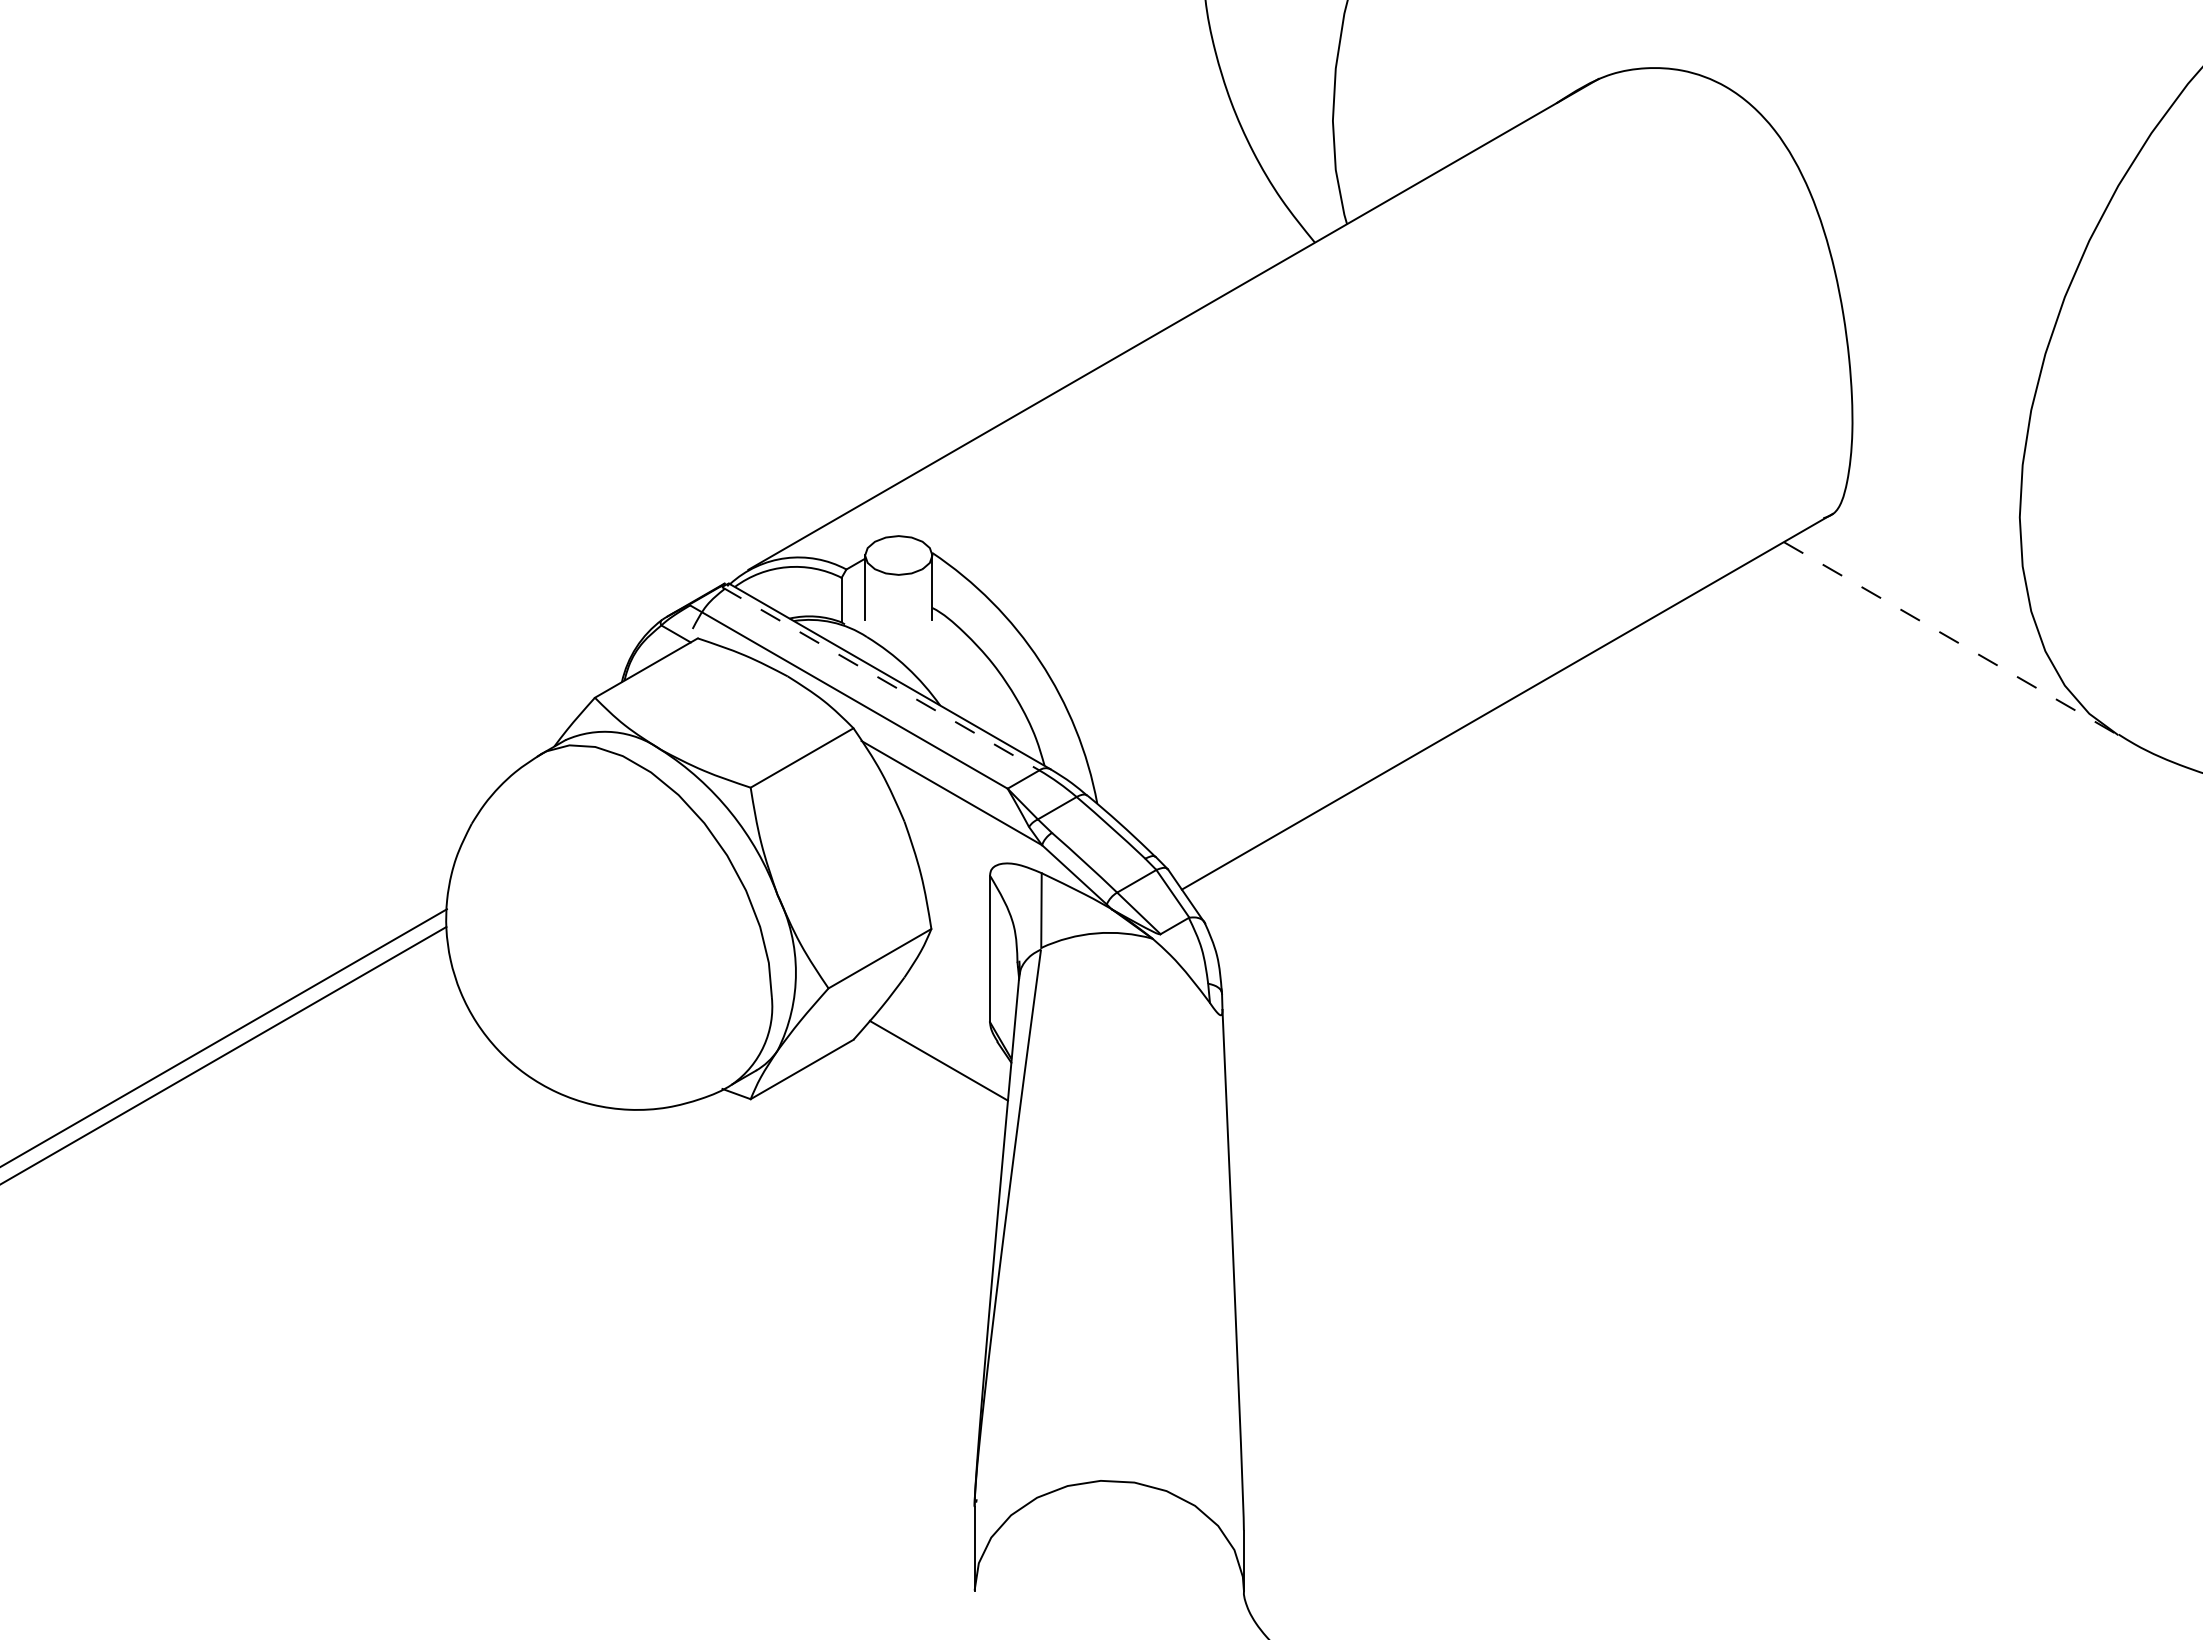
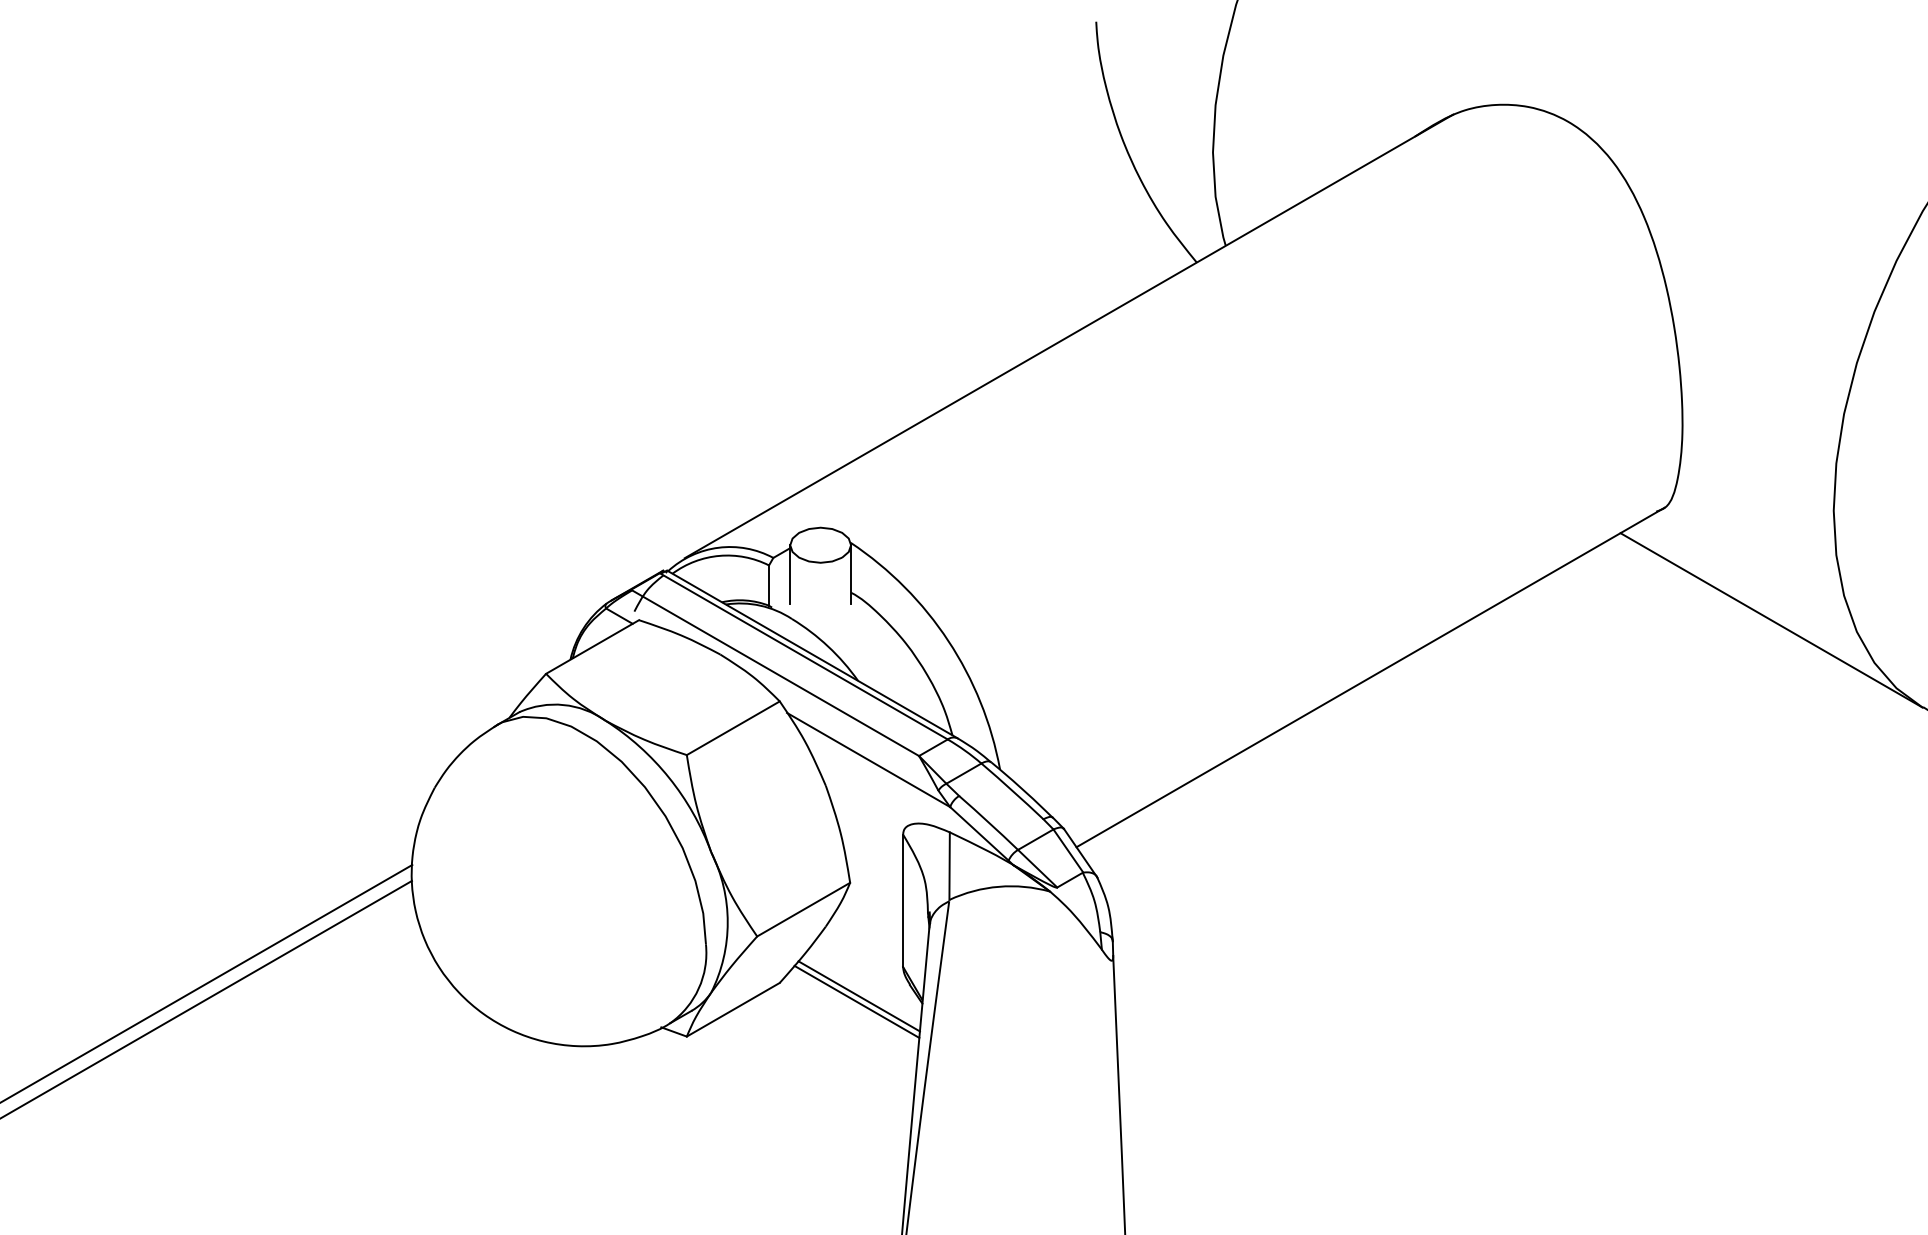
line: (1951, 638) -> (1772, 620), dashed -> solid
line: (881, 679) -> (805, 657), dashed -> solid
line: (941, 1054) -> (859, 996), added

